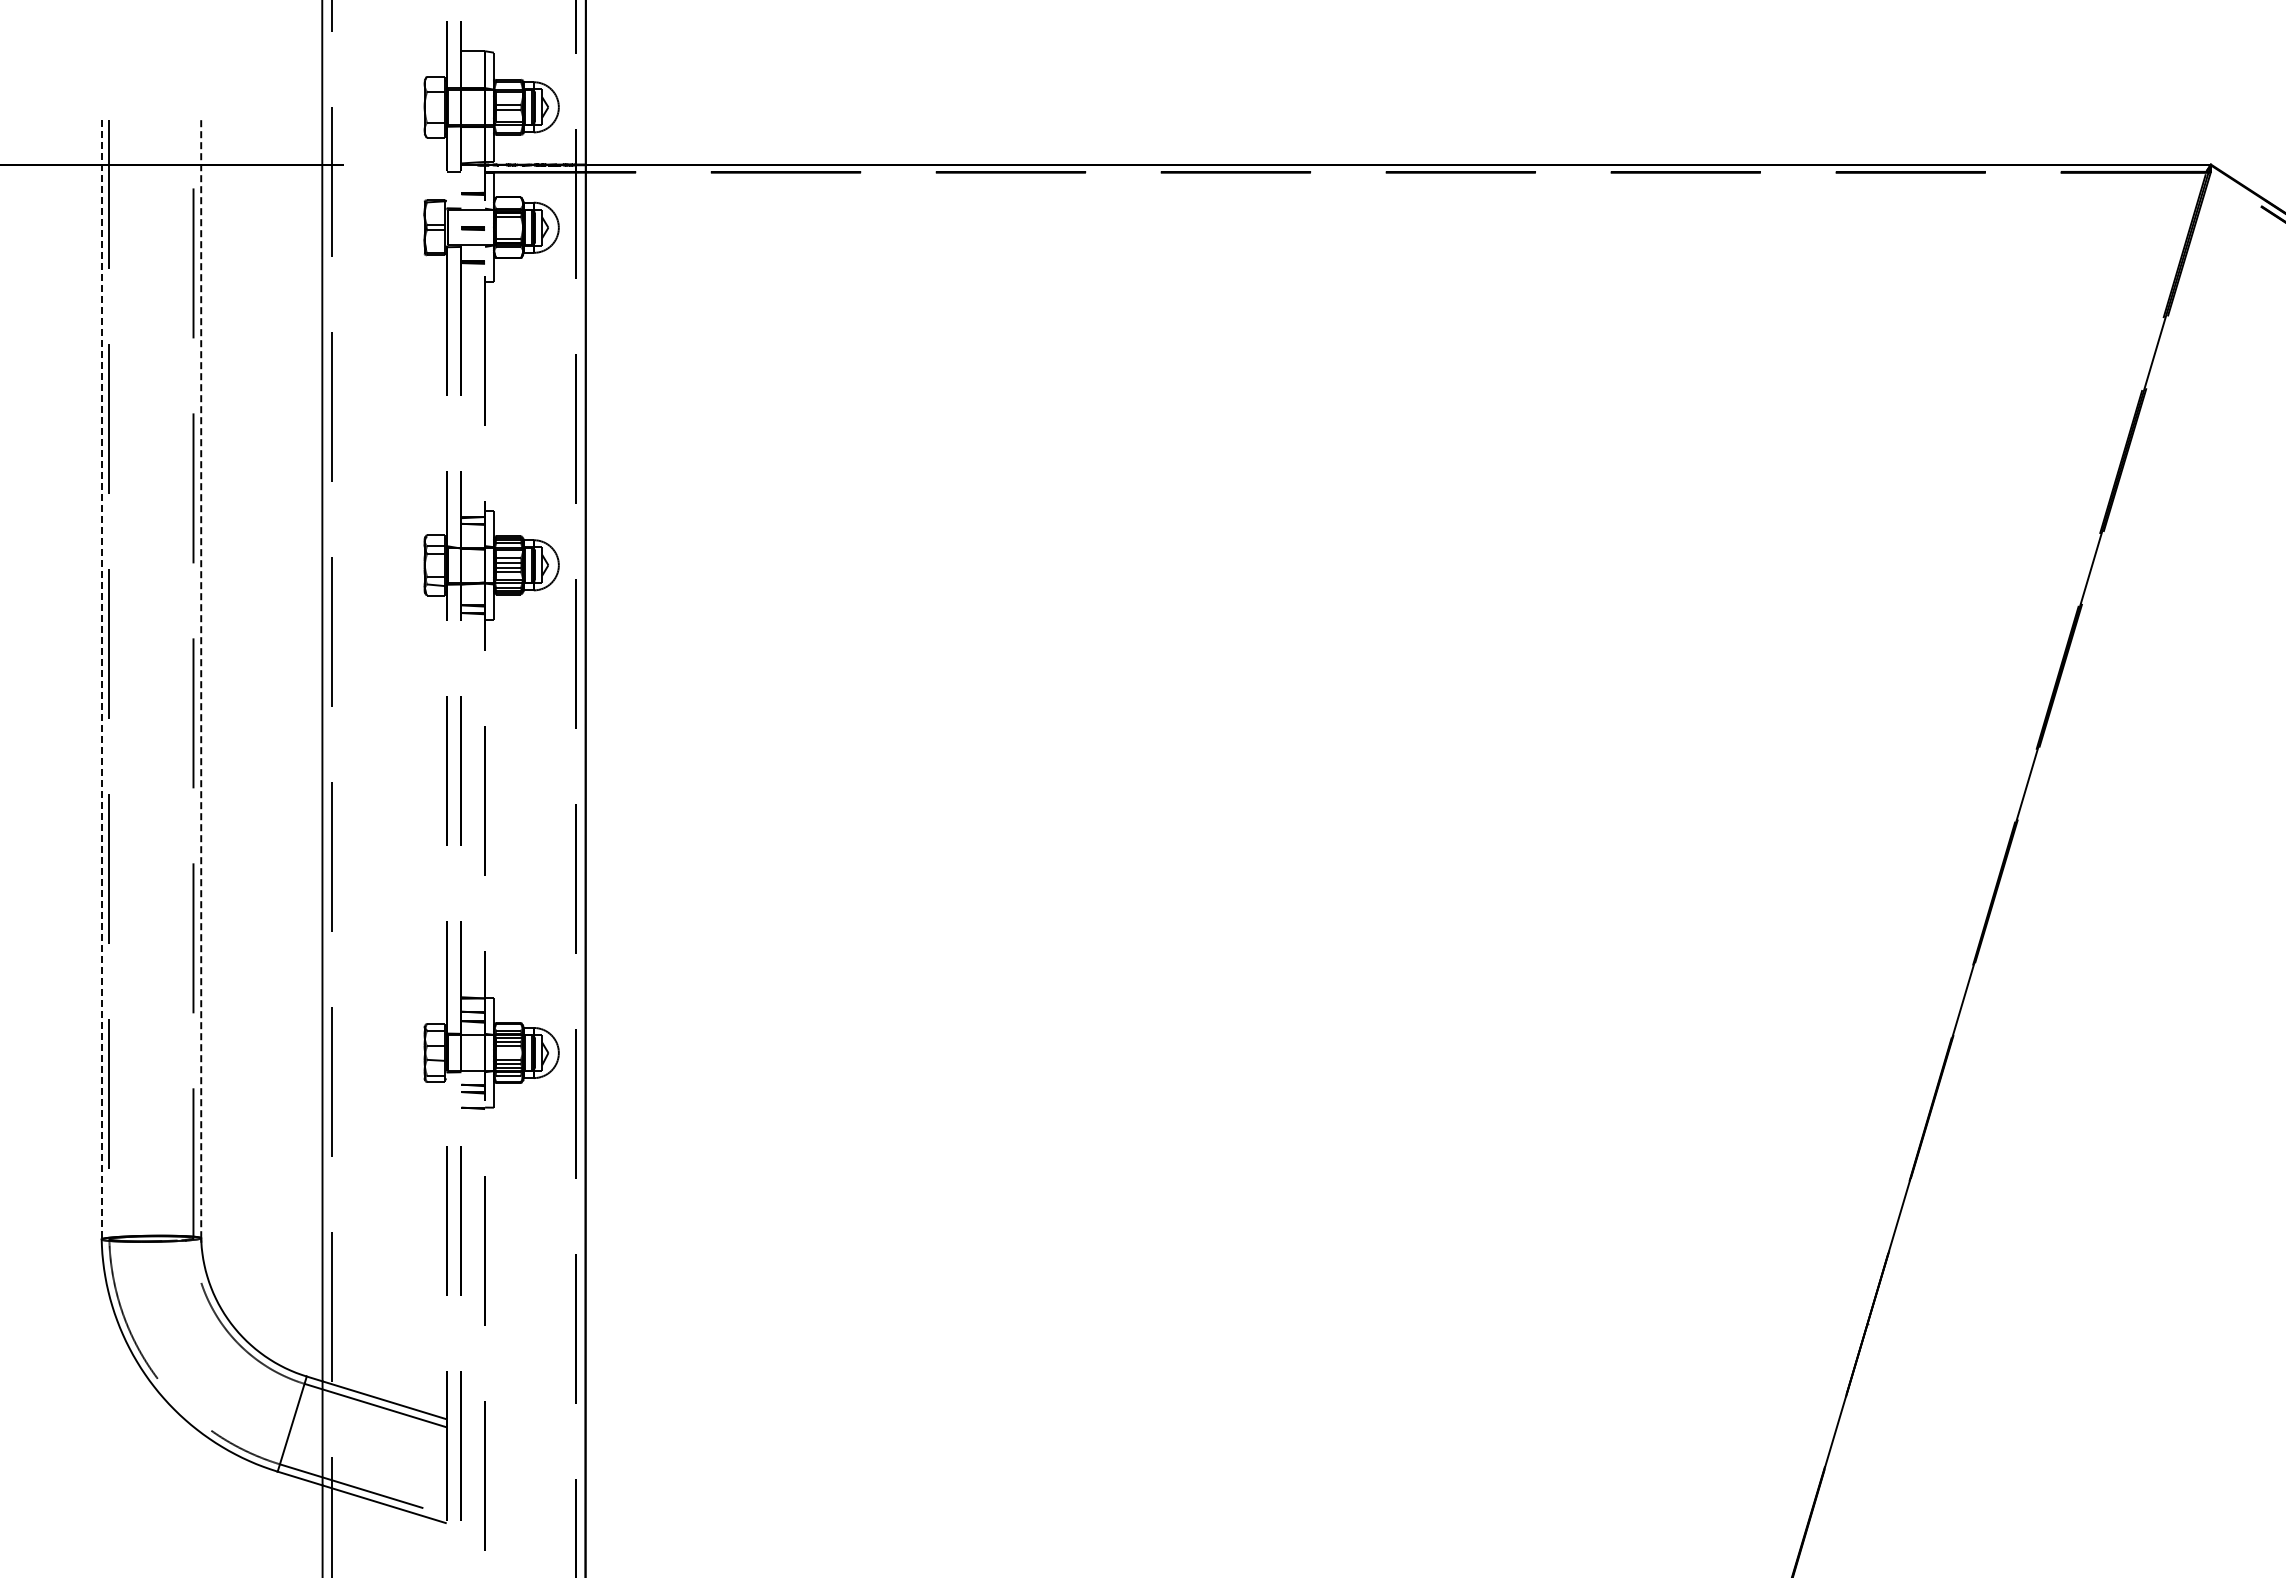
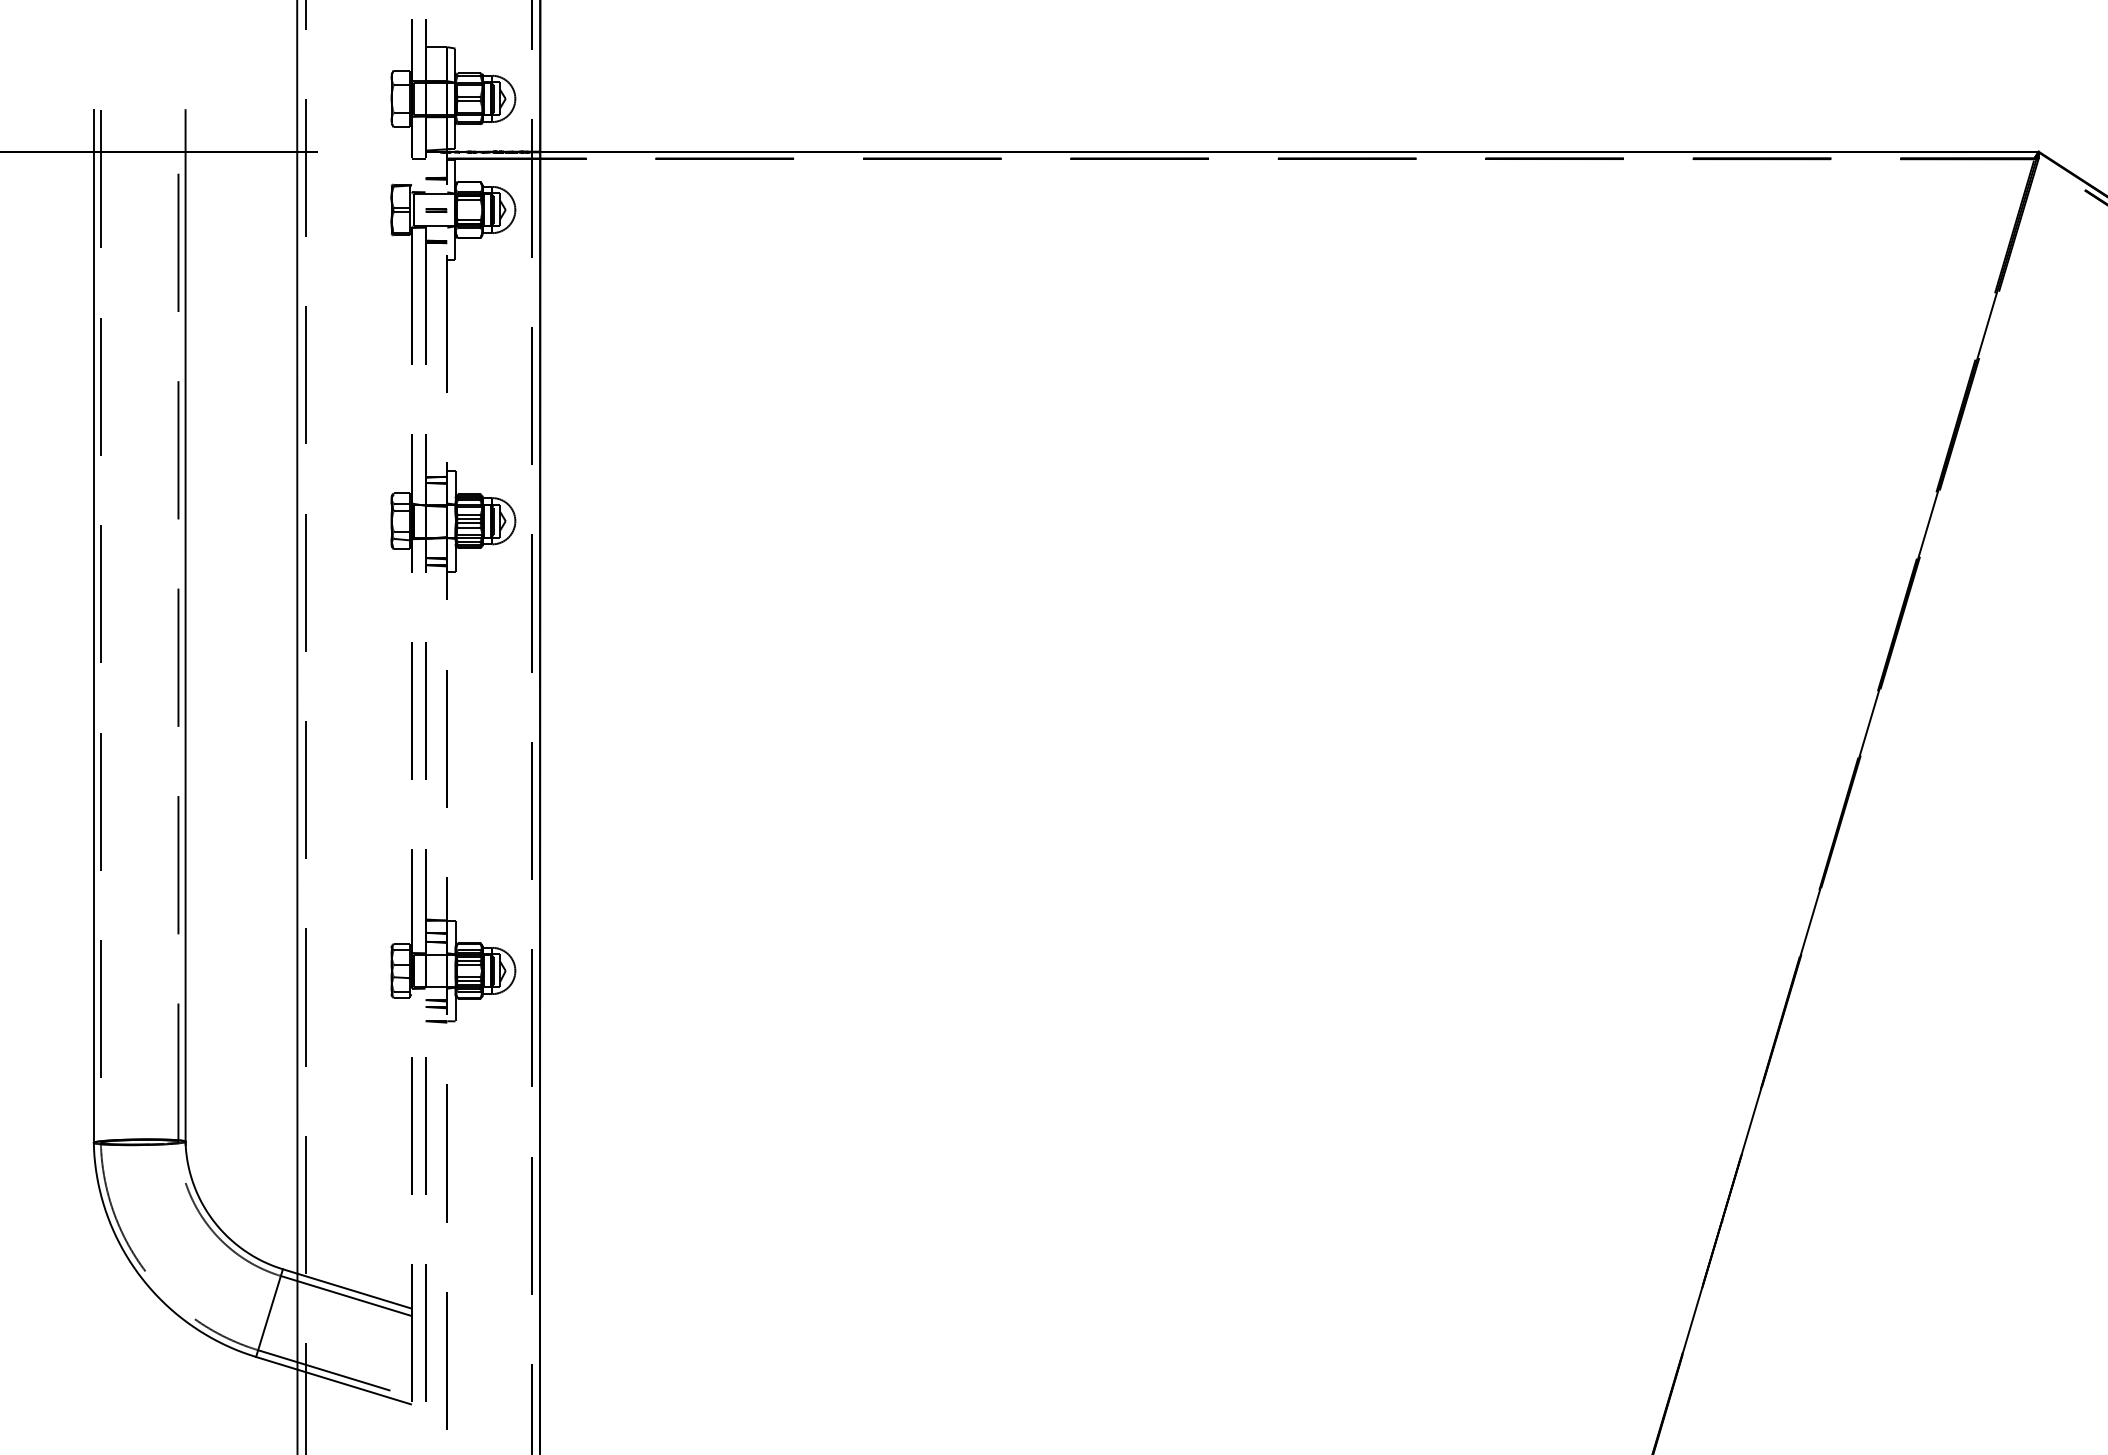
line: (201, 678) -> (185, 625), dashed -> solid
line: (101, 679) -> (93, 626), dashed -> solid

